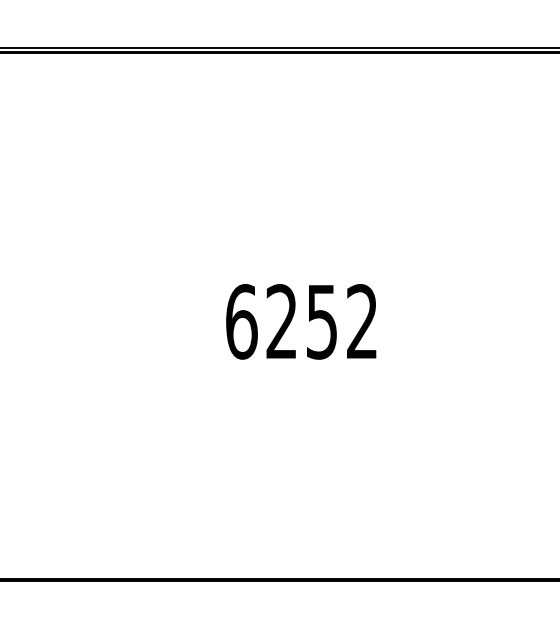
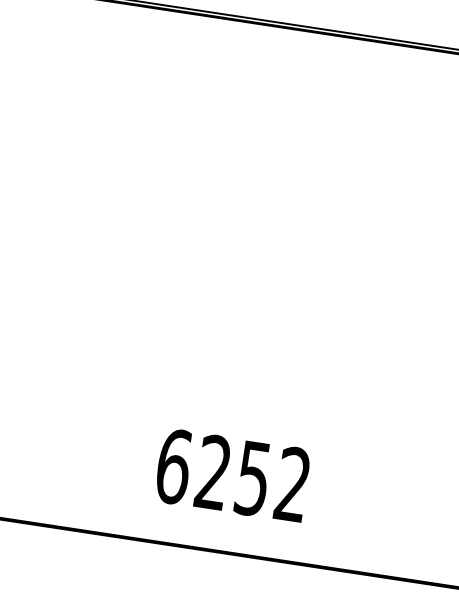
text: (301, 321) -> (232, 475), moved

